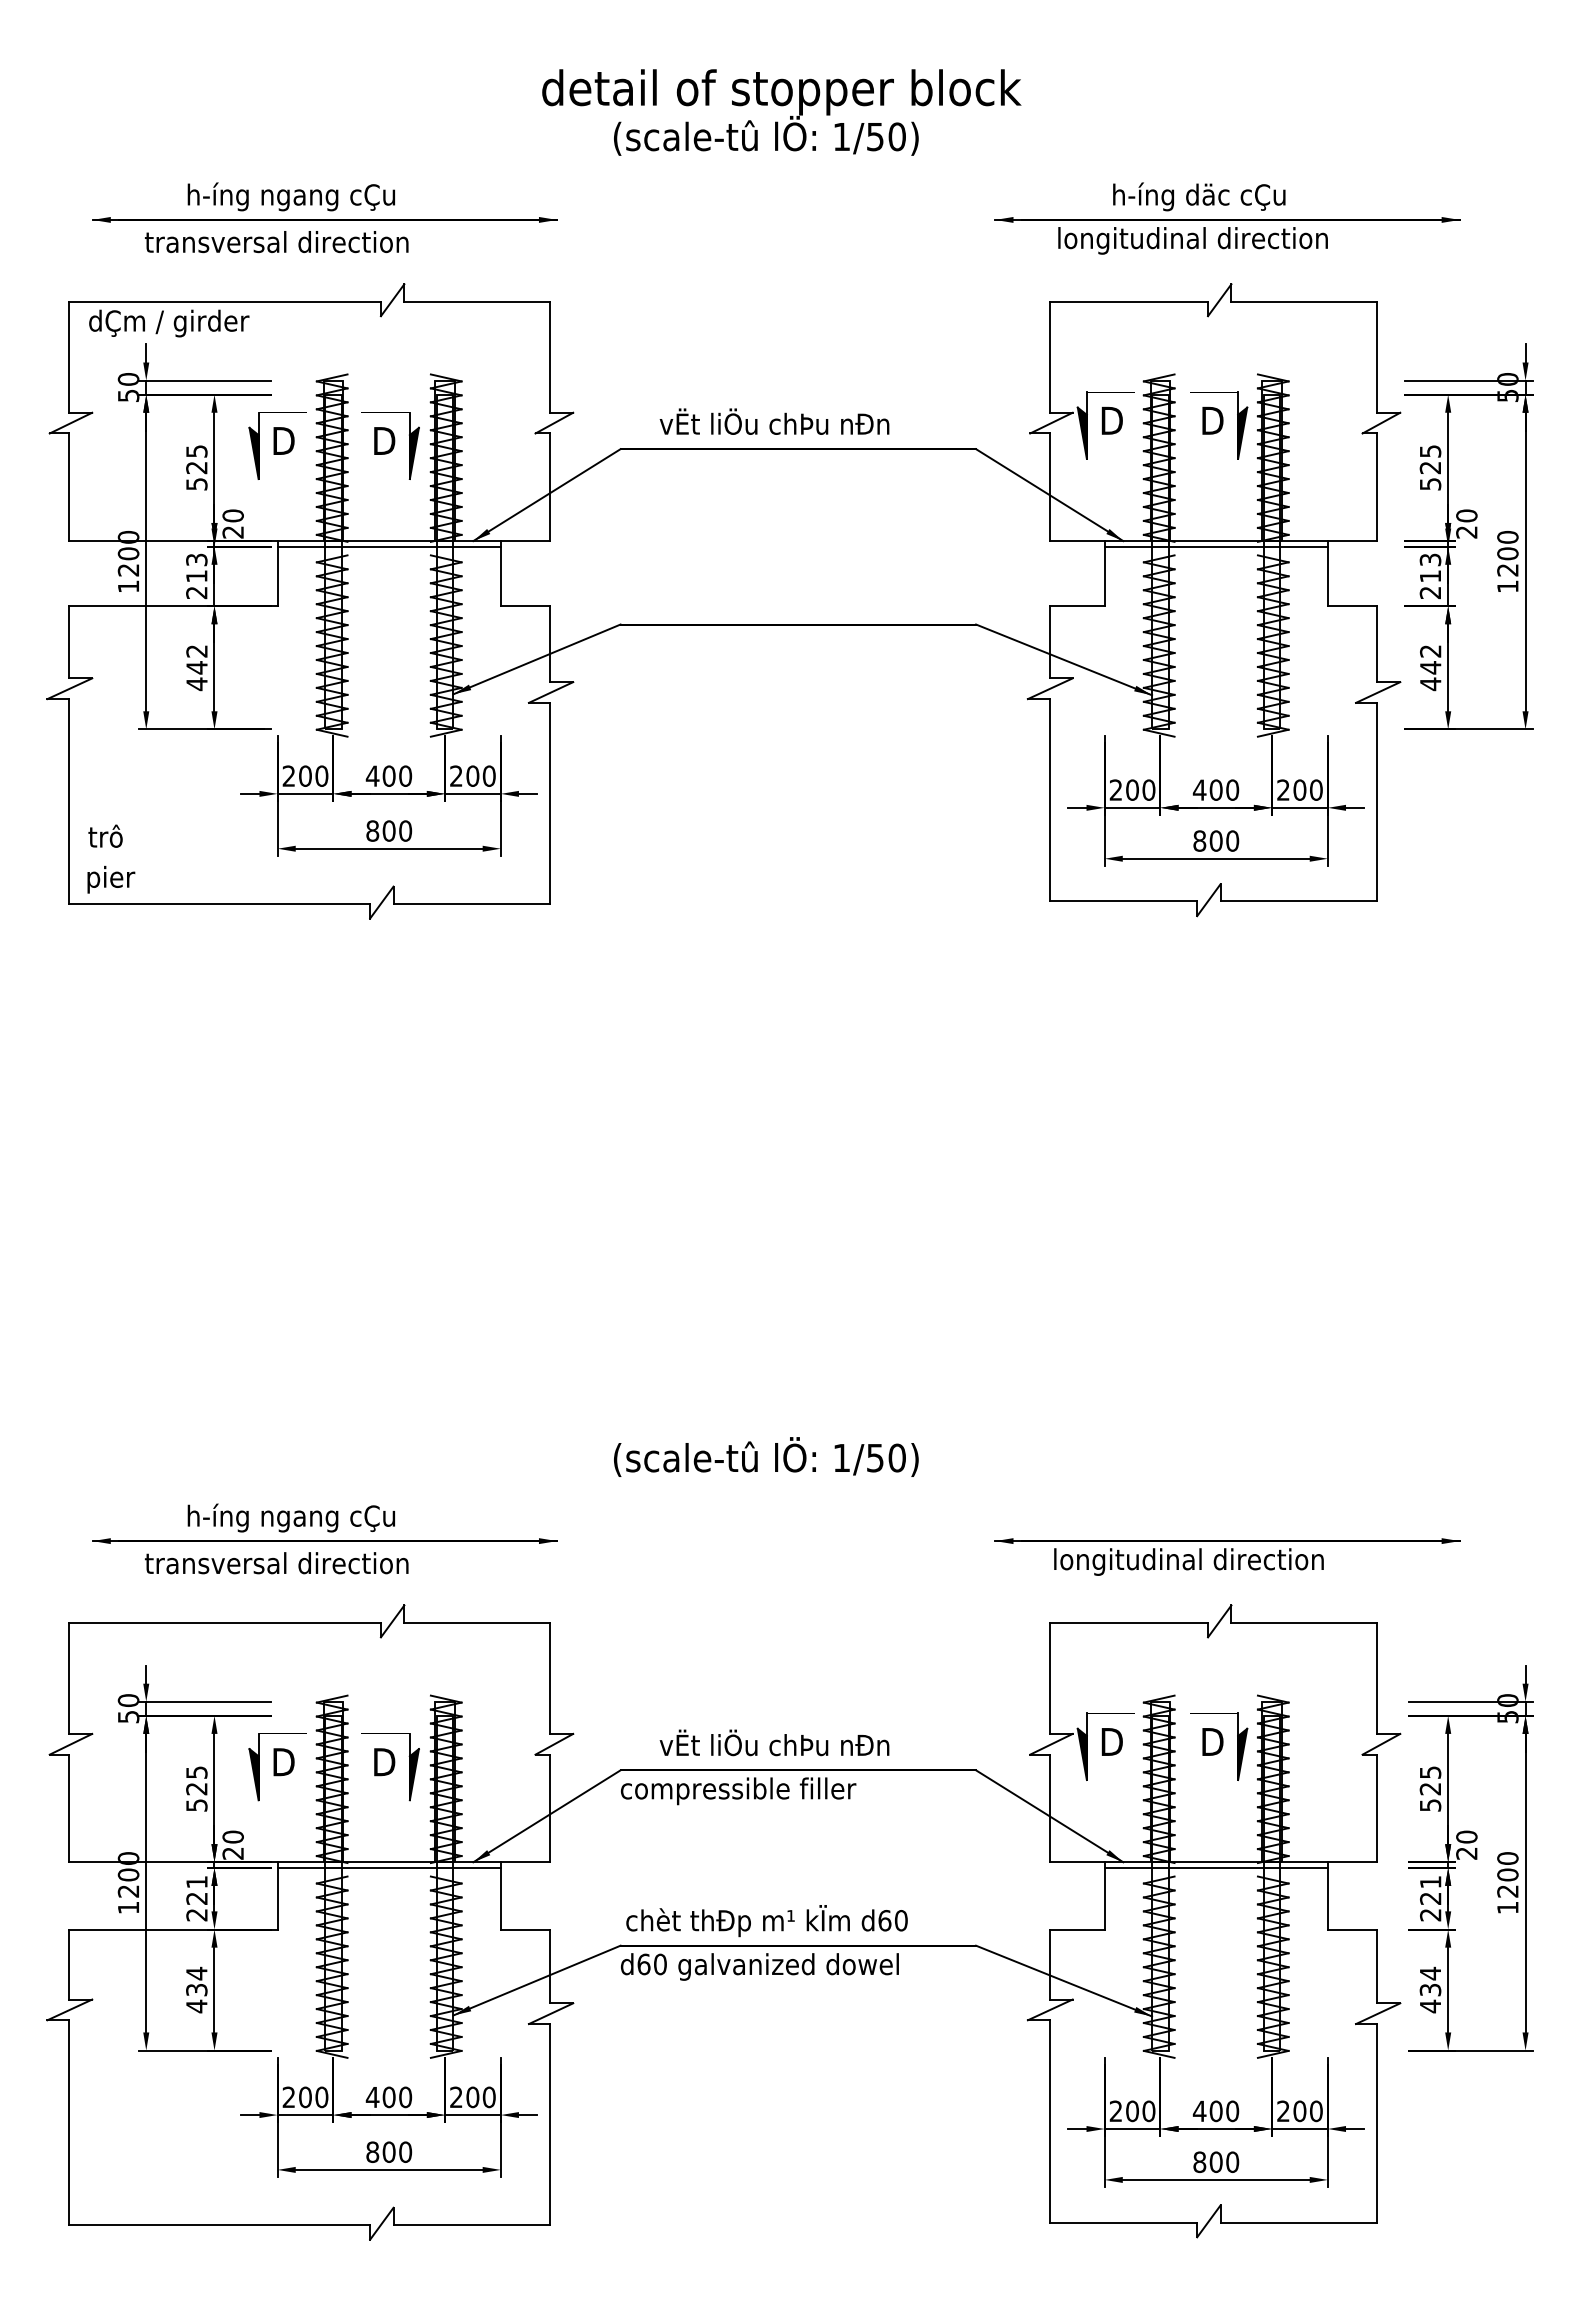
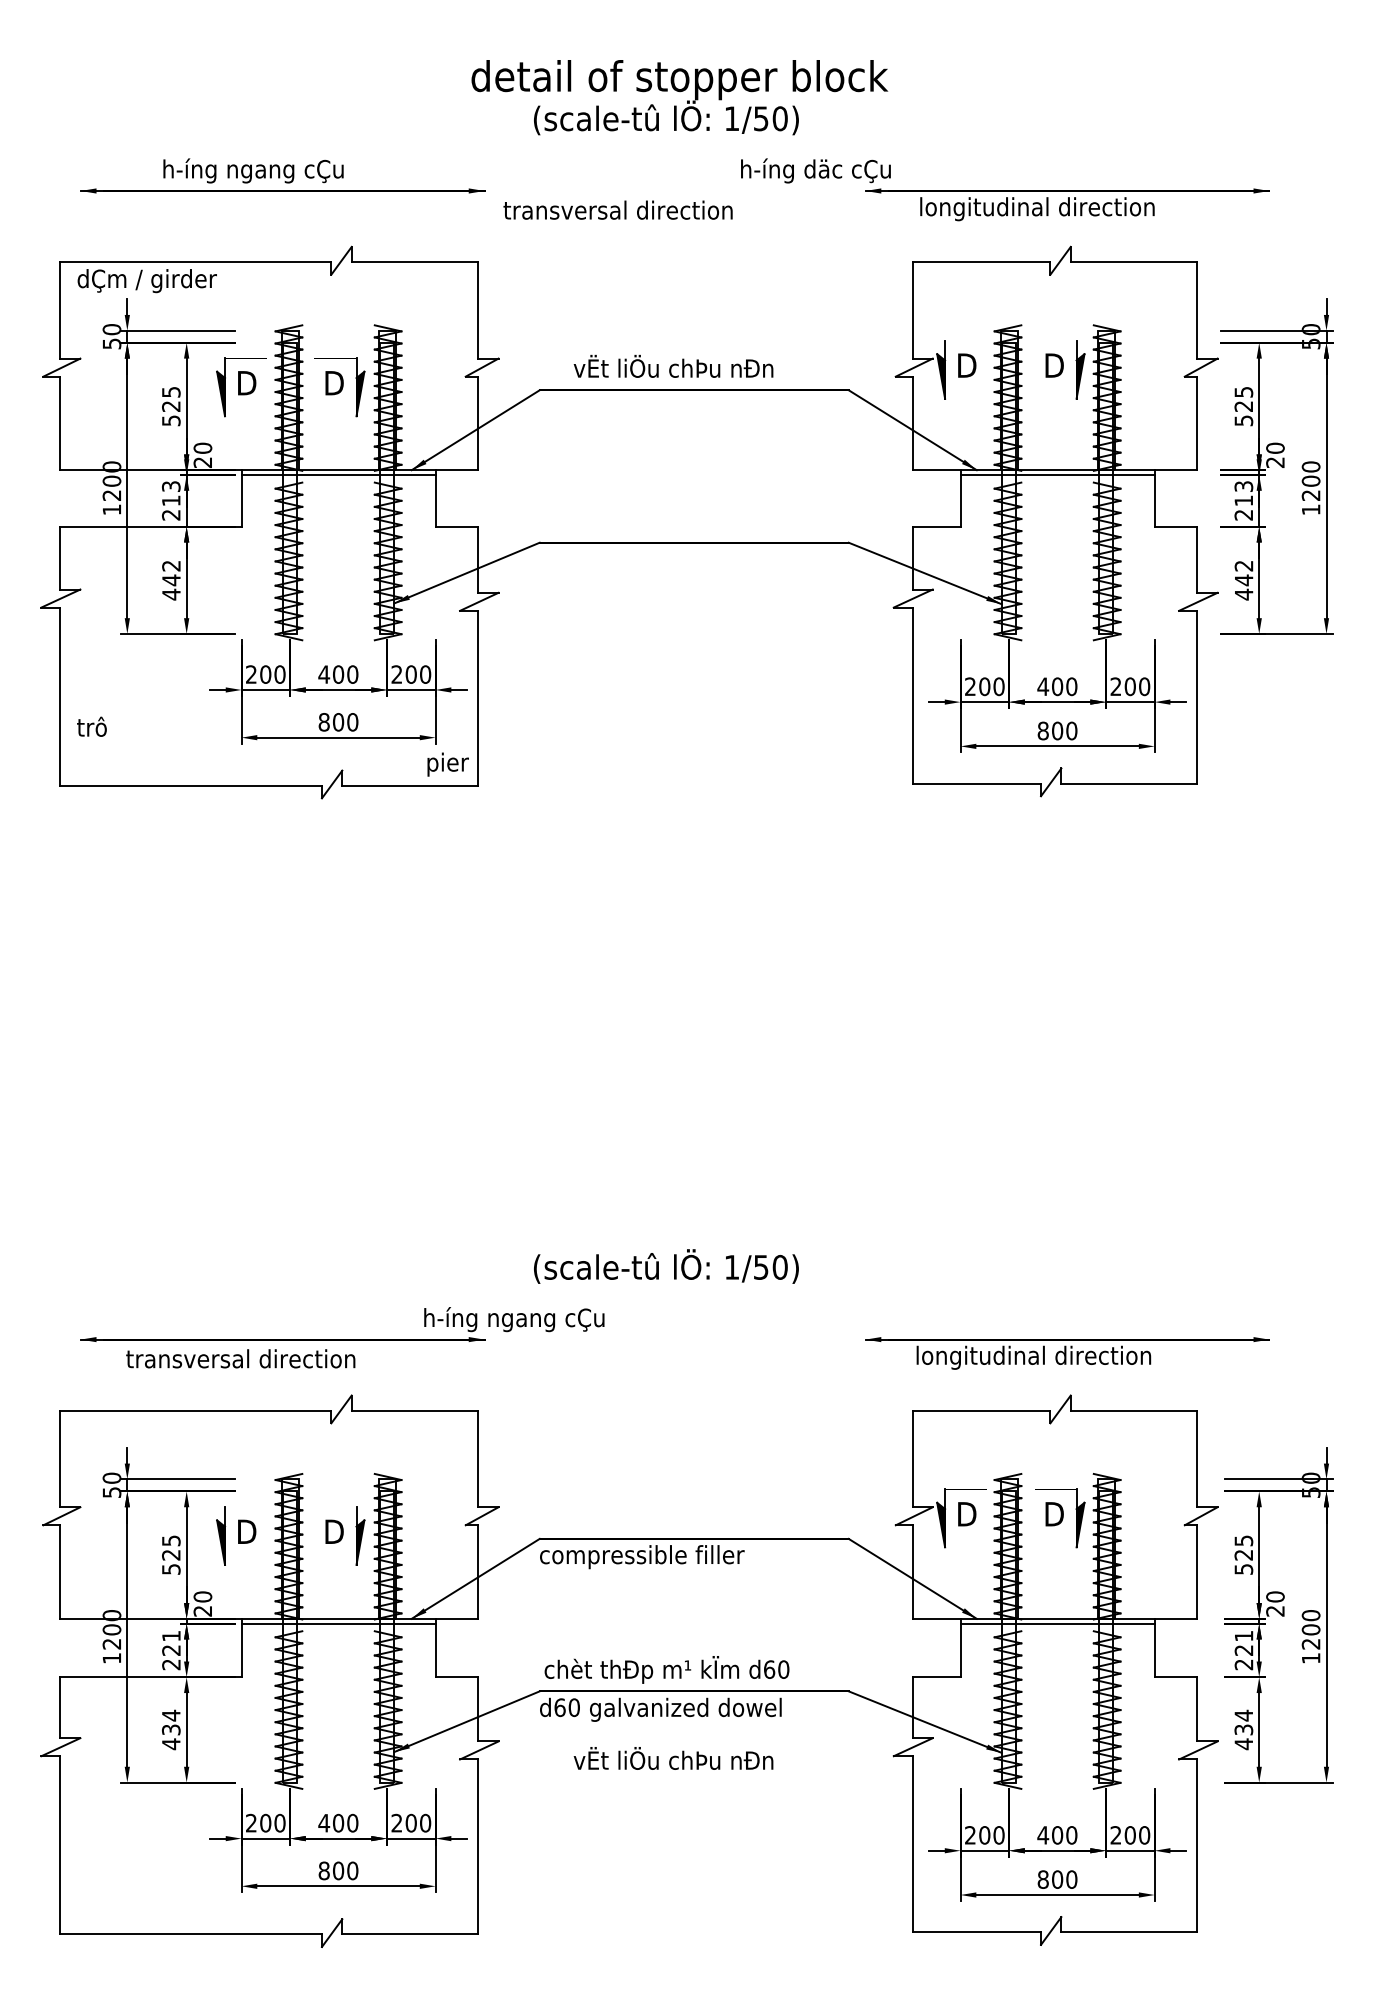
text: (1199, 196) -> (816, 170), moved
text: (276, 242) -> (617, 210), moved
text: (111, 879) -> (448, 764), moved
text: (290, 1517) -> (513, 1319), moved
text: (774, 1742) -> (673, 1758), moved

